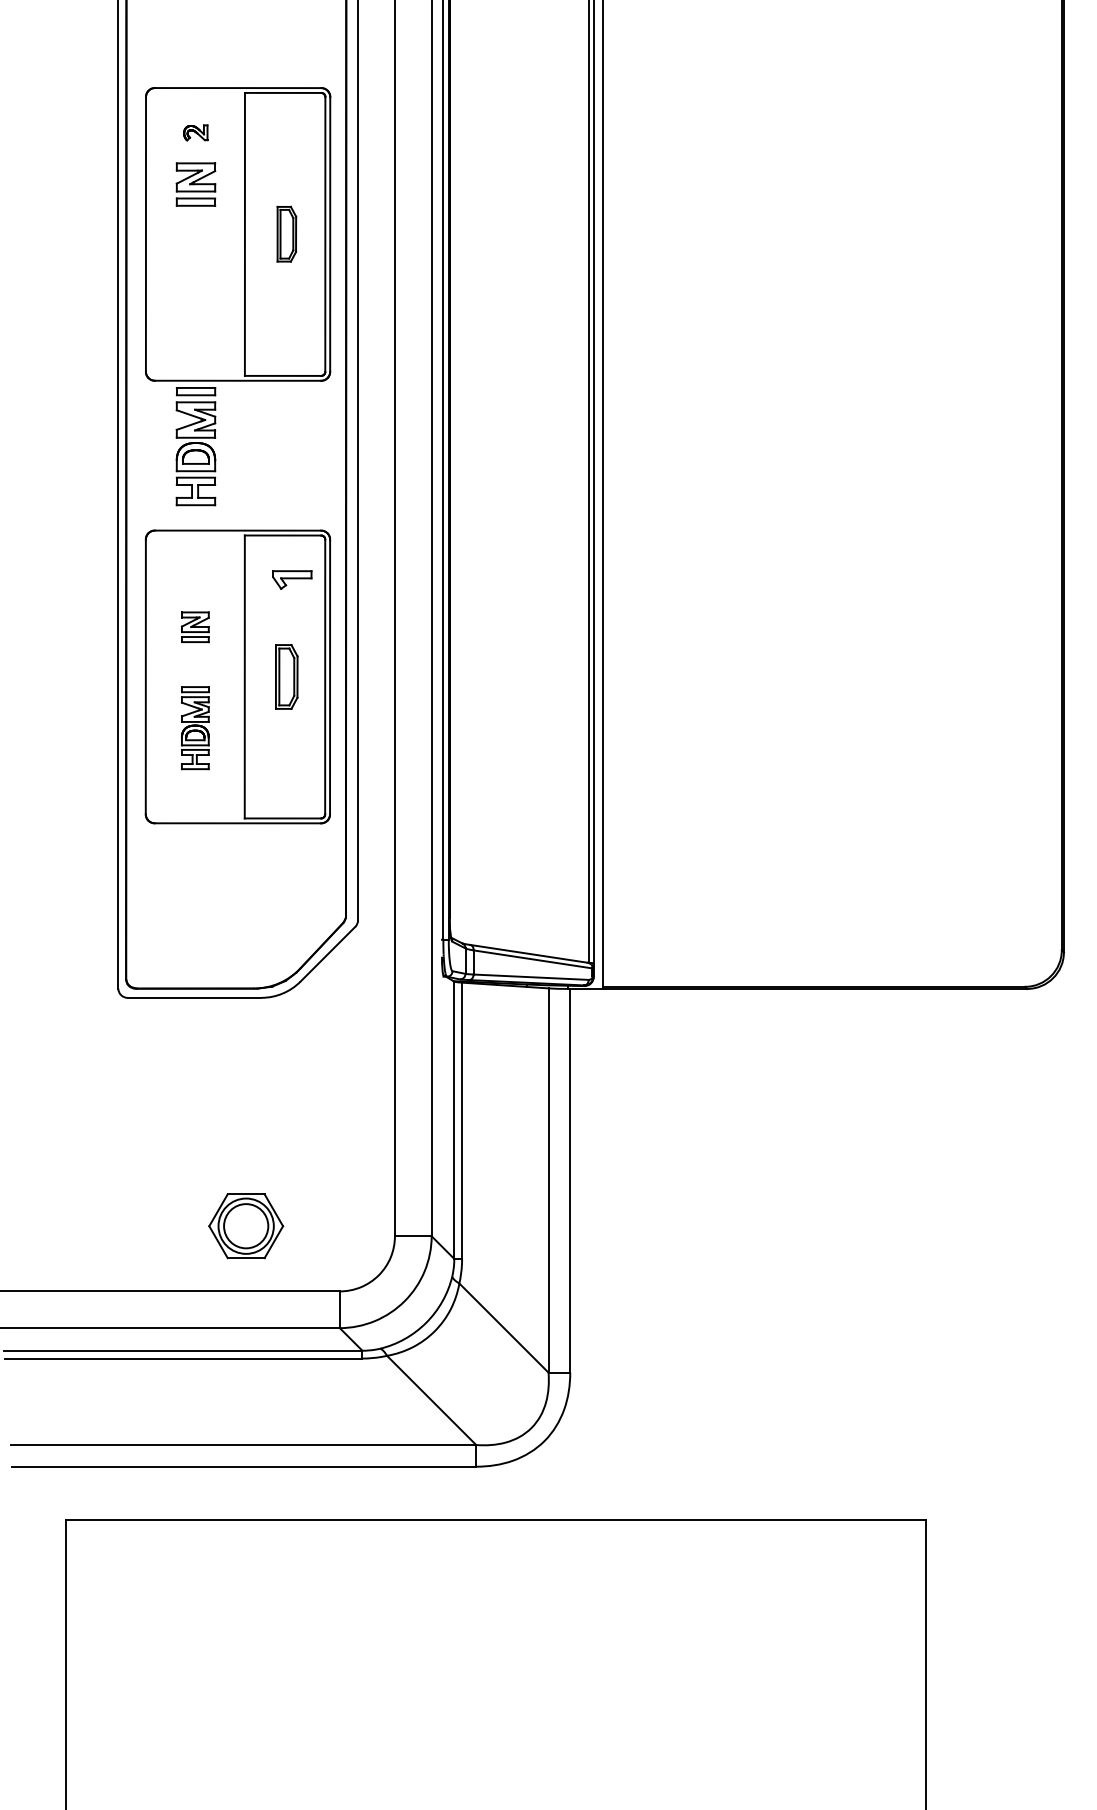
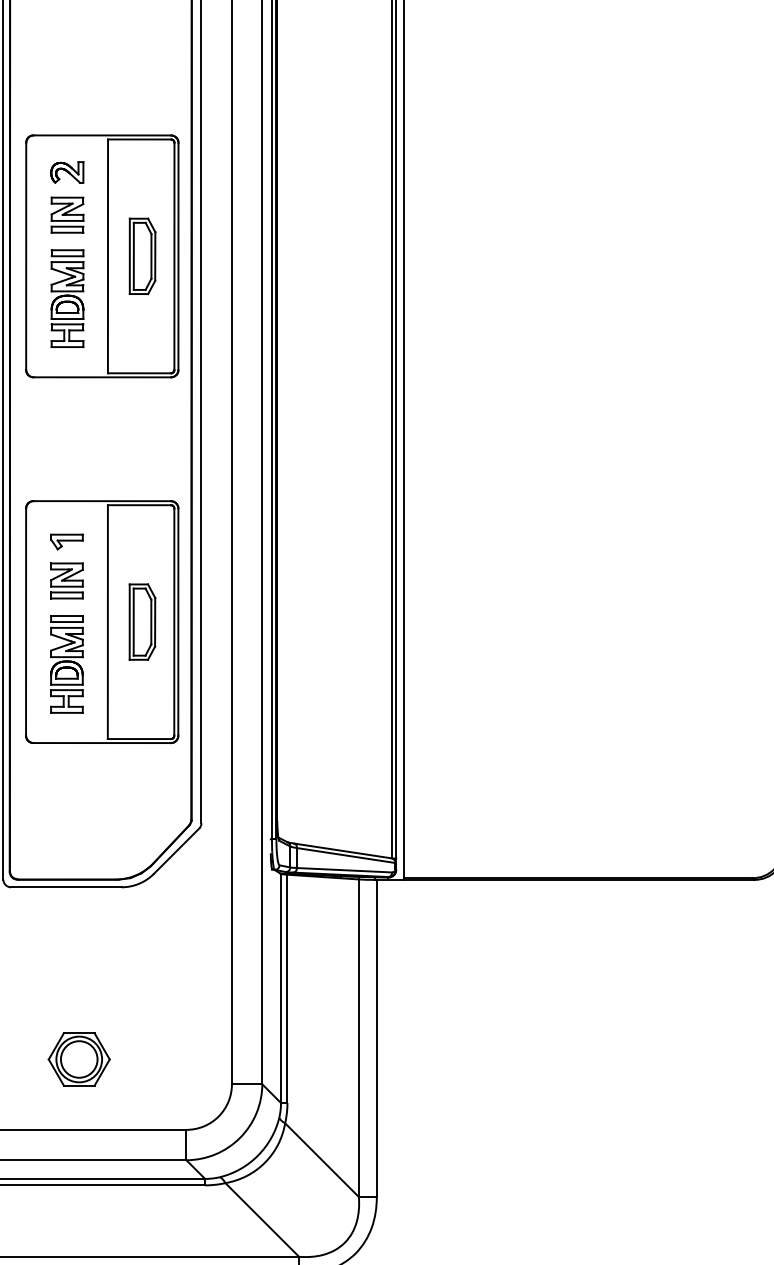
part: (195, 132) -> (67, 172), size x1.67
part: (286, 233) -> (142, 255), size x1.67
part: (195, 446) -> (67, 298), moved
part: (292, 579) -> (67, 541), moved
part: (195, 627) -> (67, 581), size x1.43
part: (286, 676) -> (142, 621), size x1.43
part: (195, 727) -> (67, 663), size x1.43
part: (246, 1226) -> (79, 1059), moved

